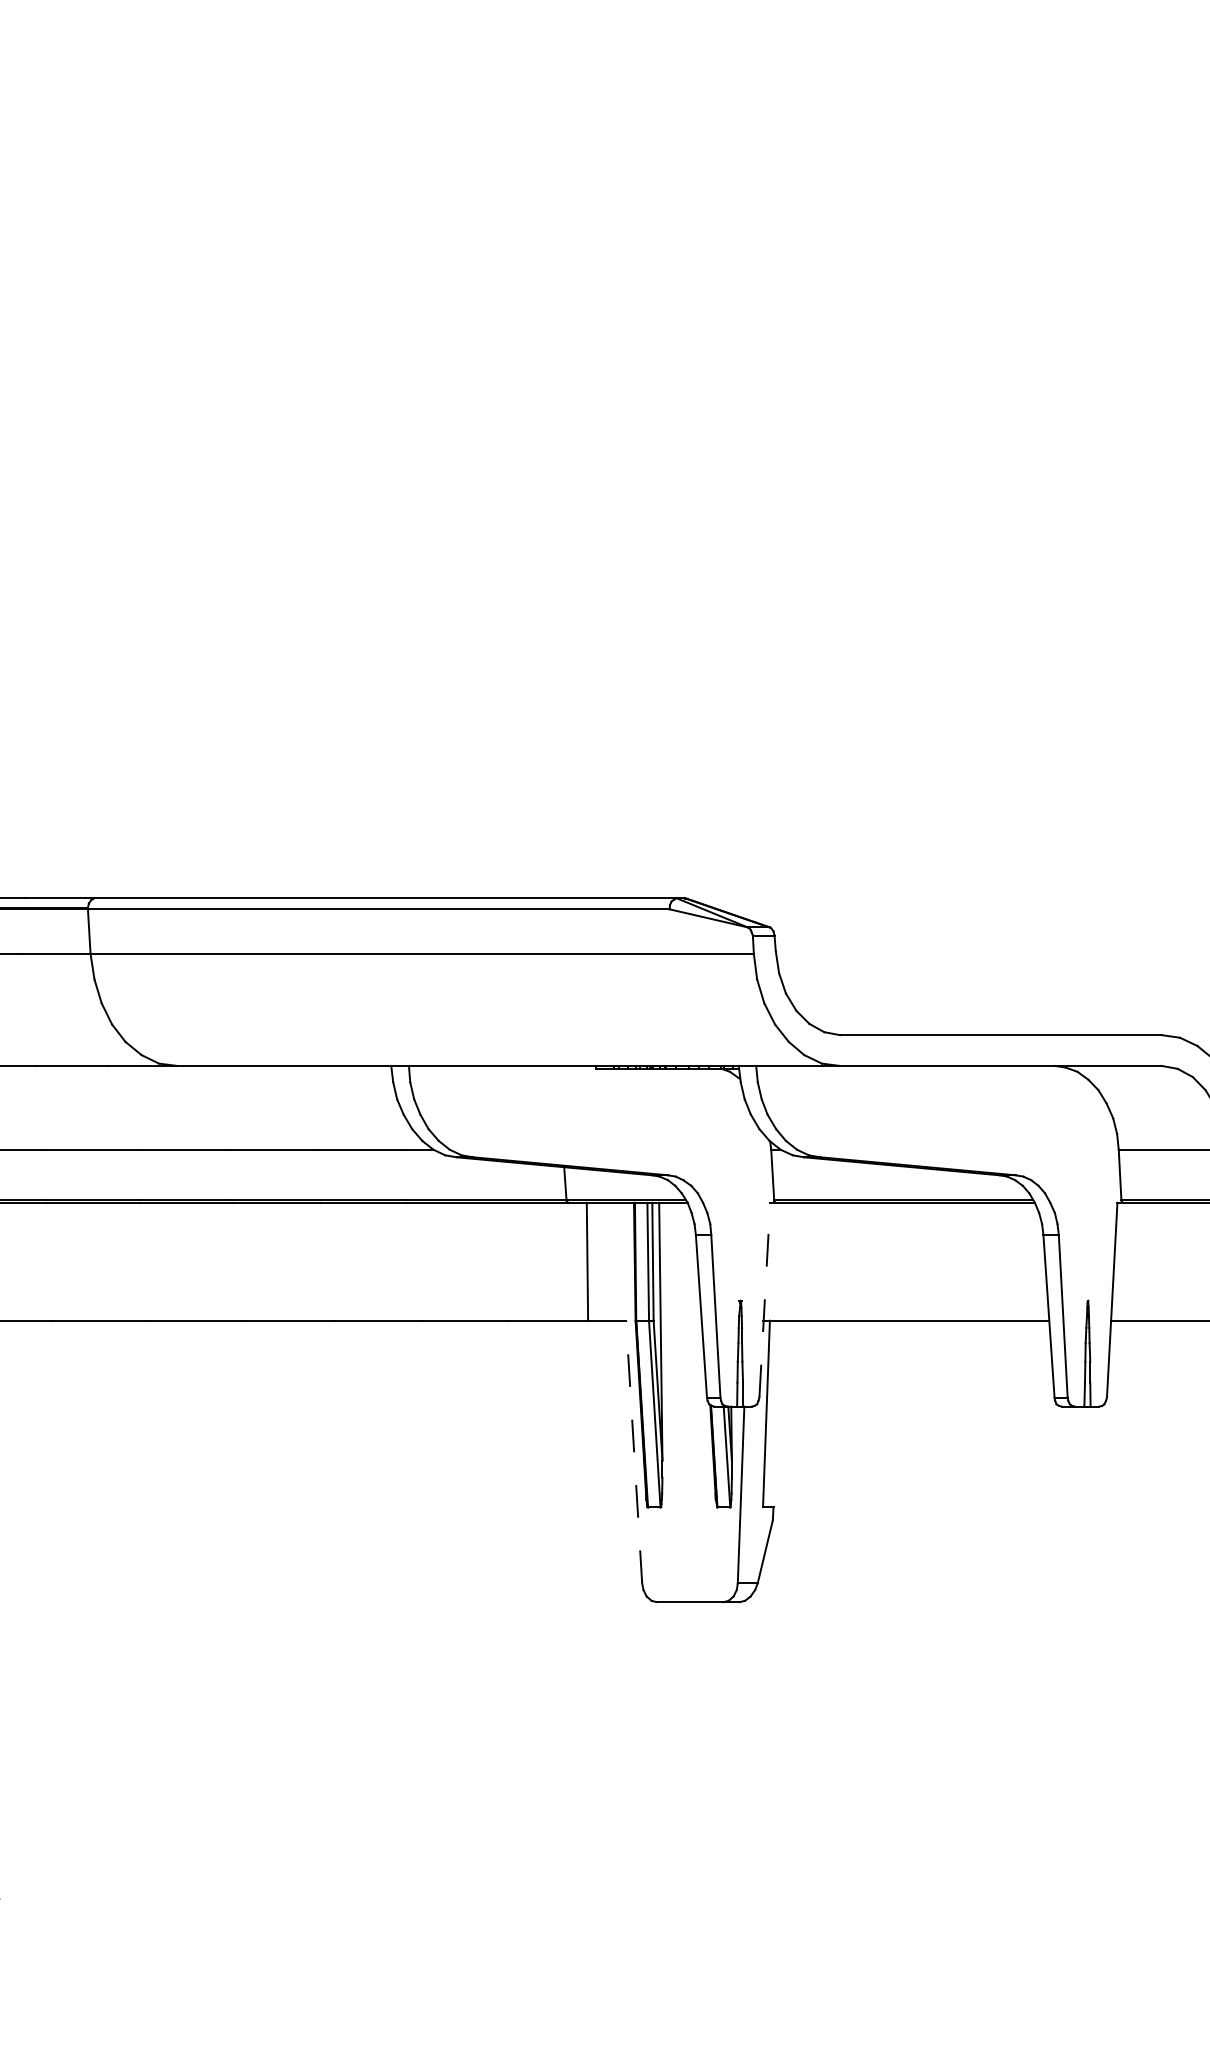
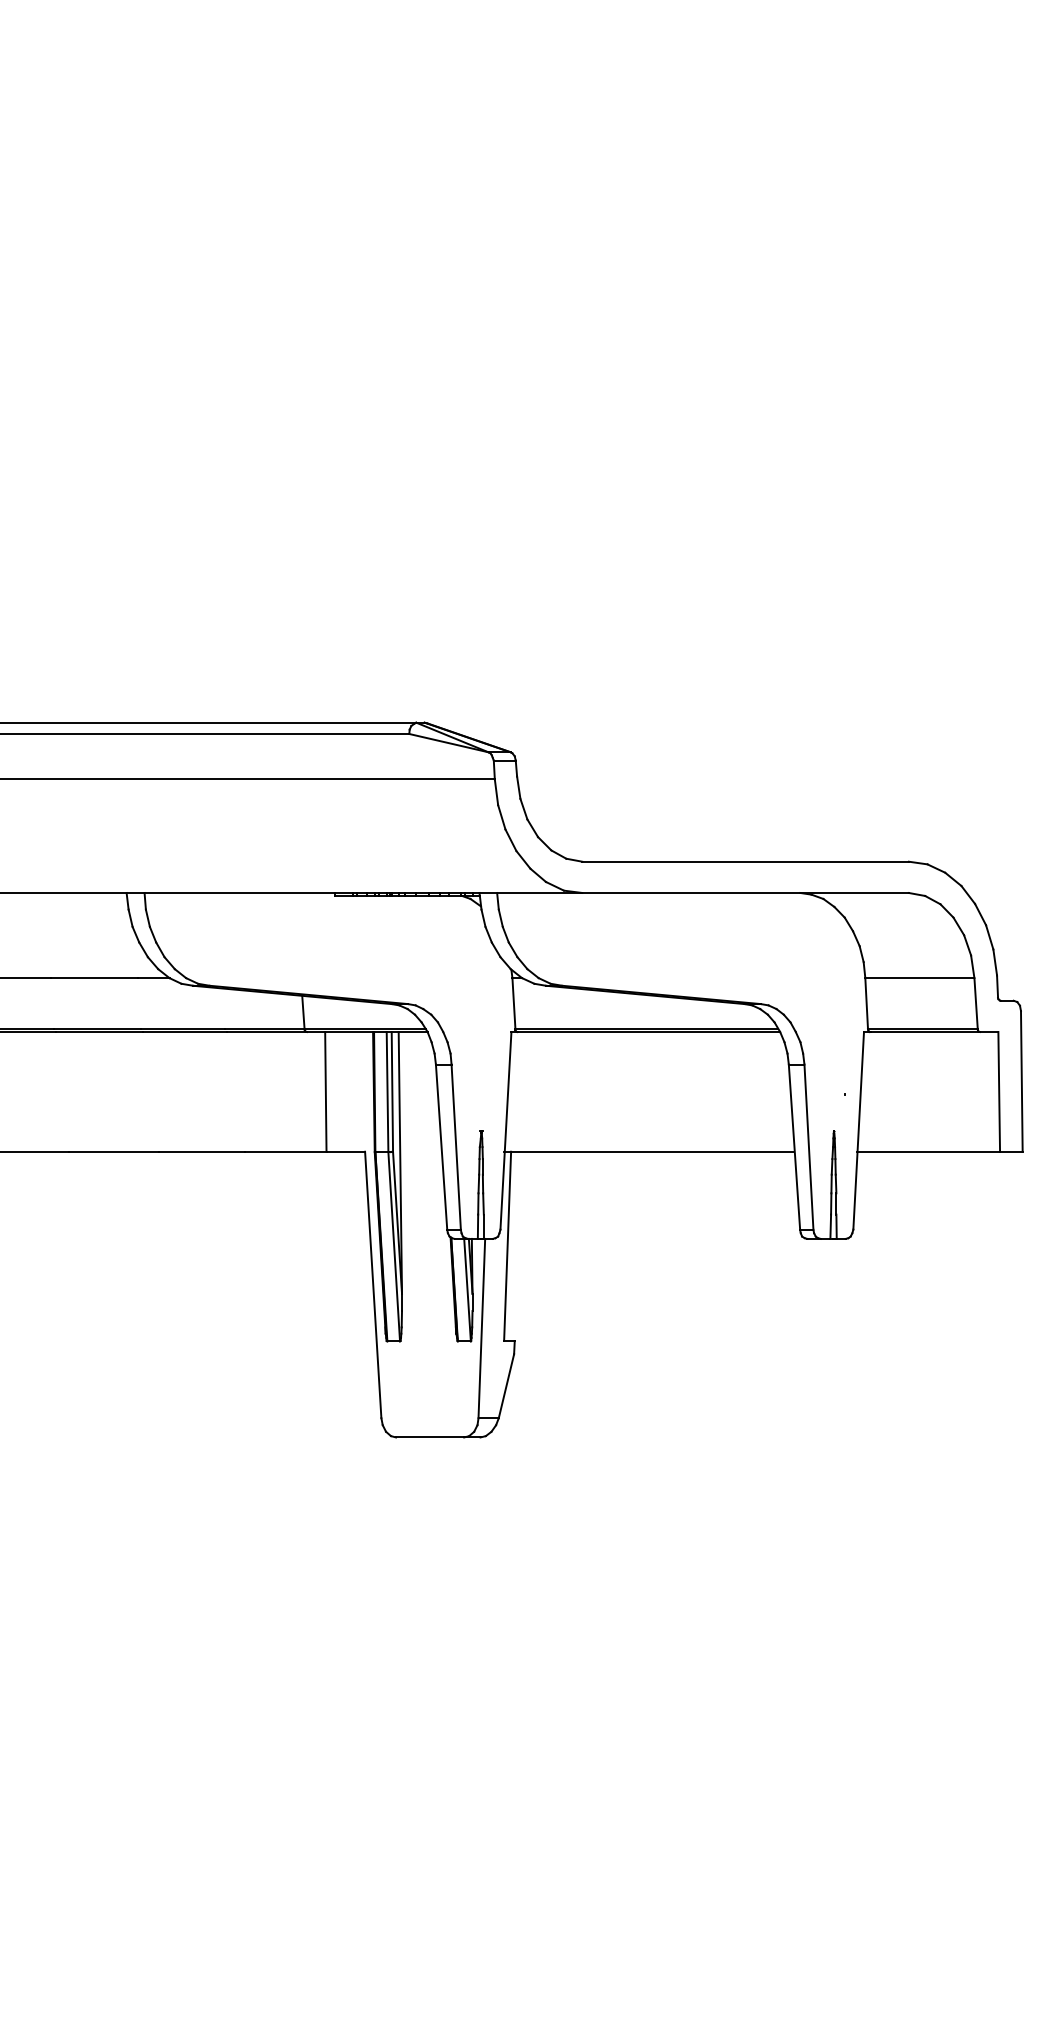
line: (764, 1299) -> (505, 1130), dashed -> solid
line: (634, 1451) -> (373, 1284), dashed -> solid

